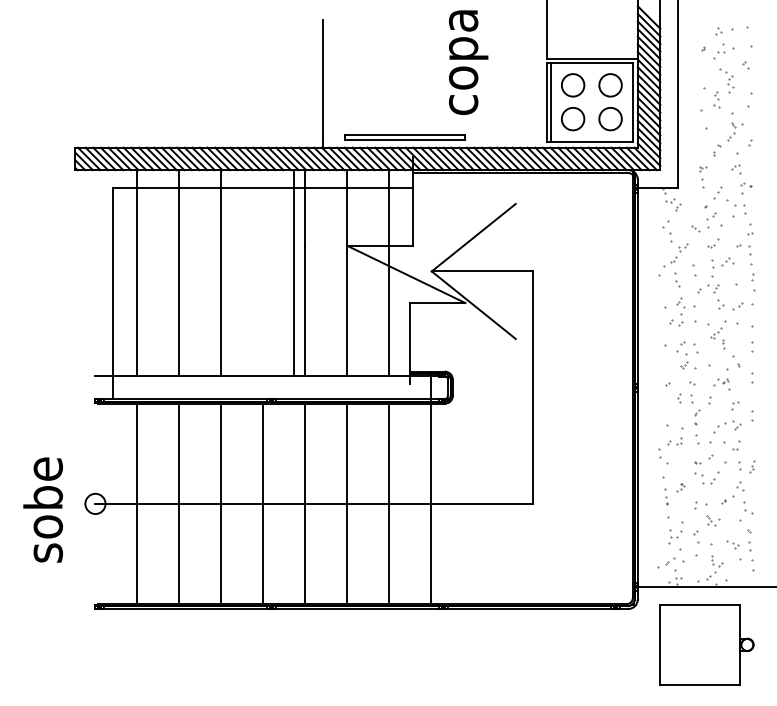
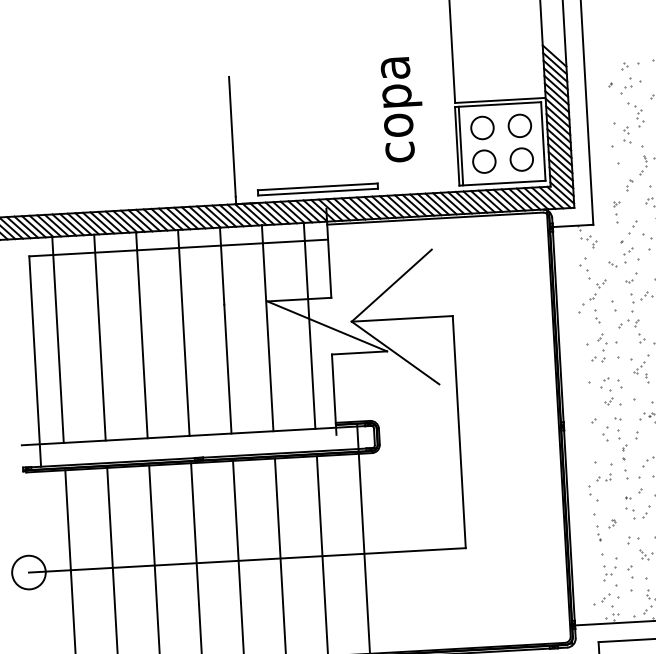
text: (468, 62) -> (402, 109), moved
line: (294, 273) -> (183, 333), moved
part: (679, 397) -> (606, 433), size x1.67
circle: (95, 503) -> (28, 572), size x1.67

